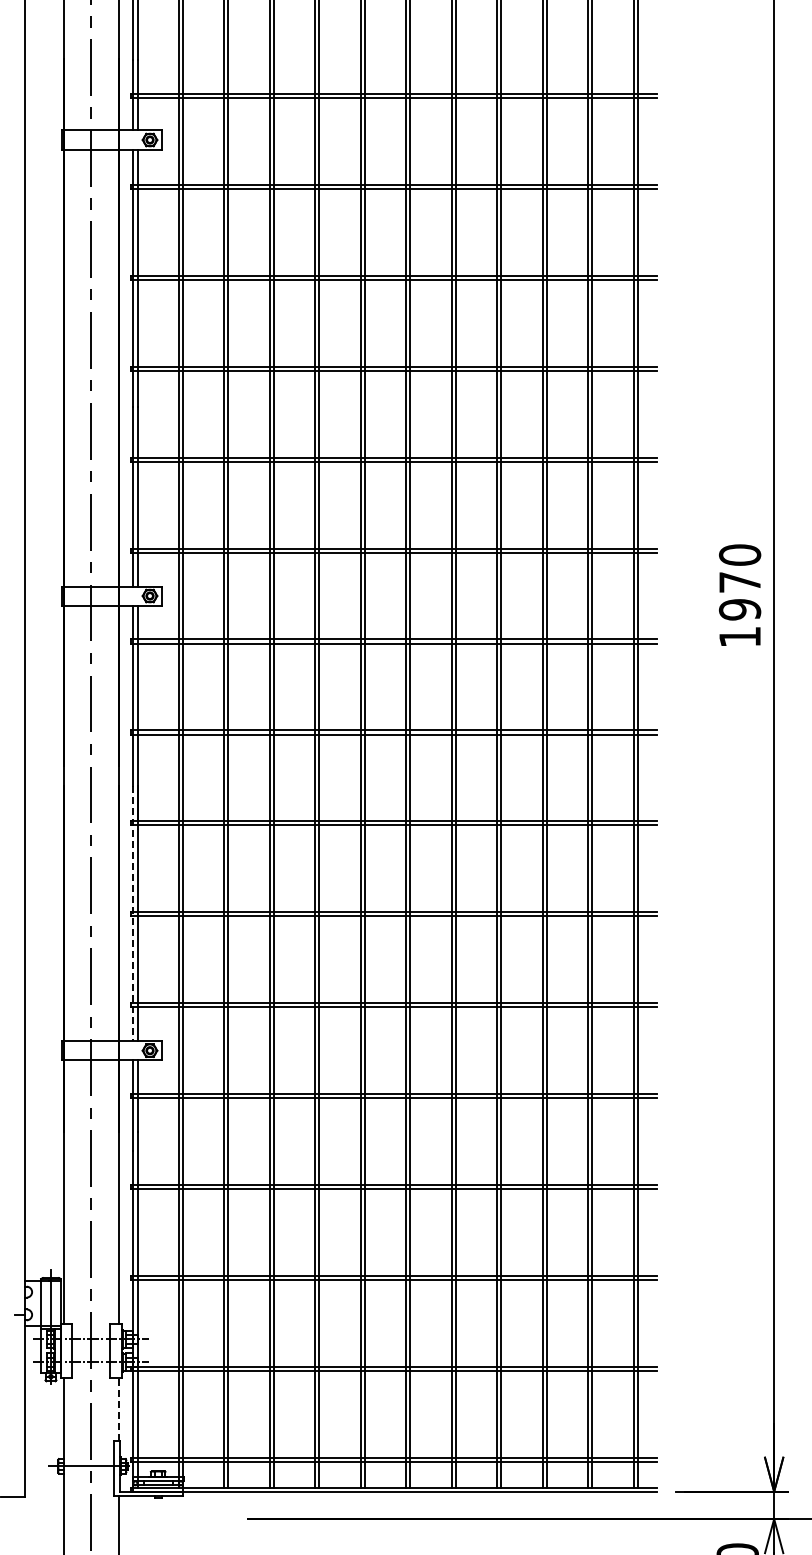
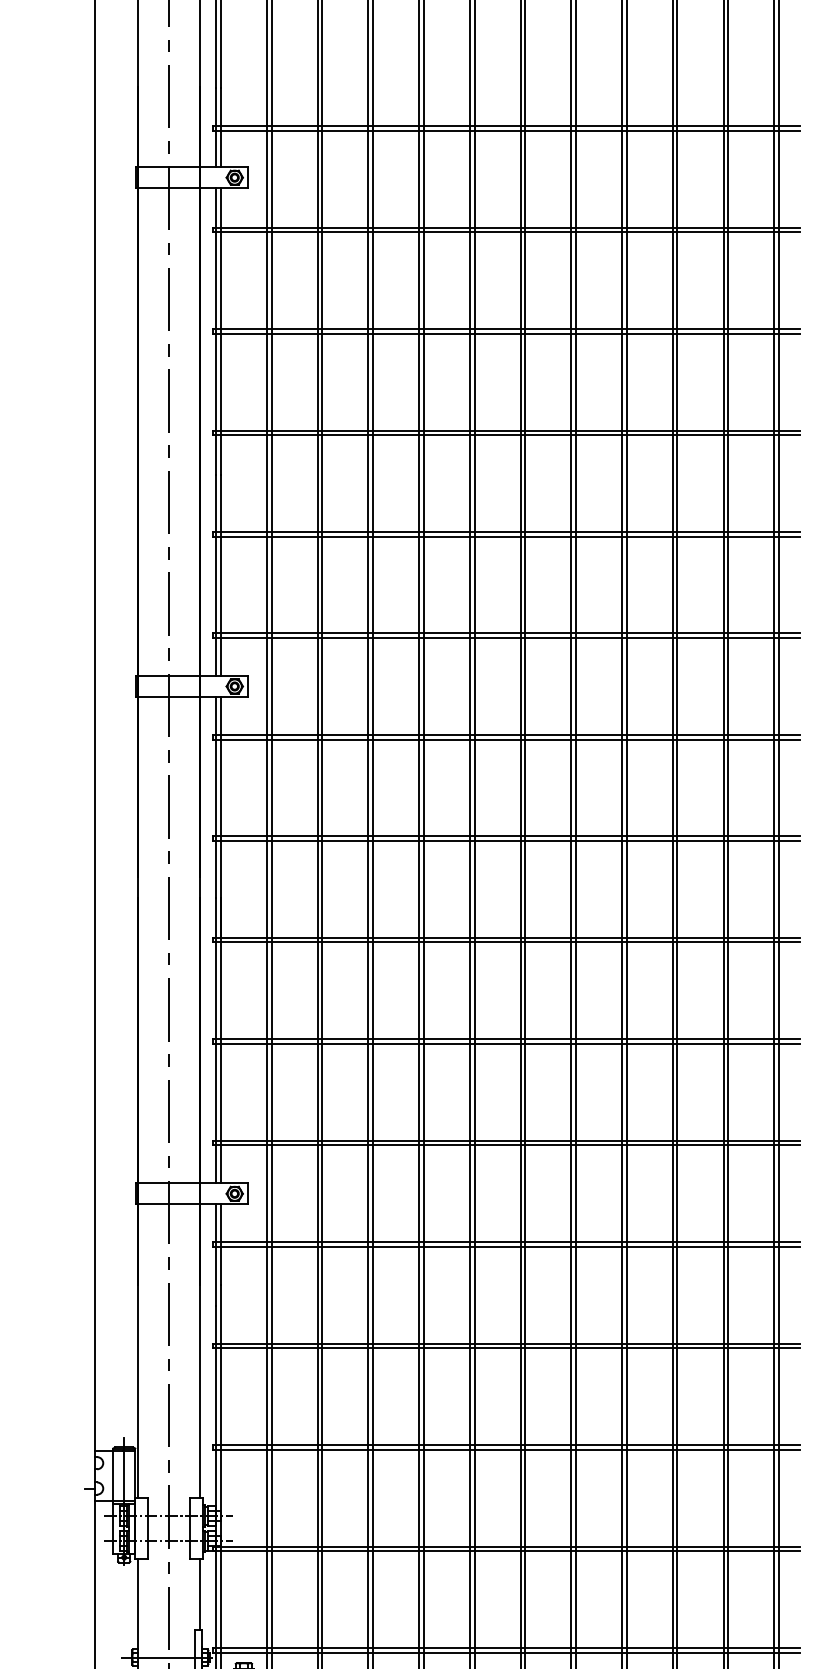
line: (133, 913) -> (216, 1040), dashed -> solid
line: (118, 1409) -> (199, 1594), dashed -> solid

